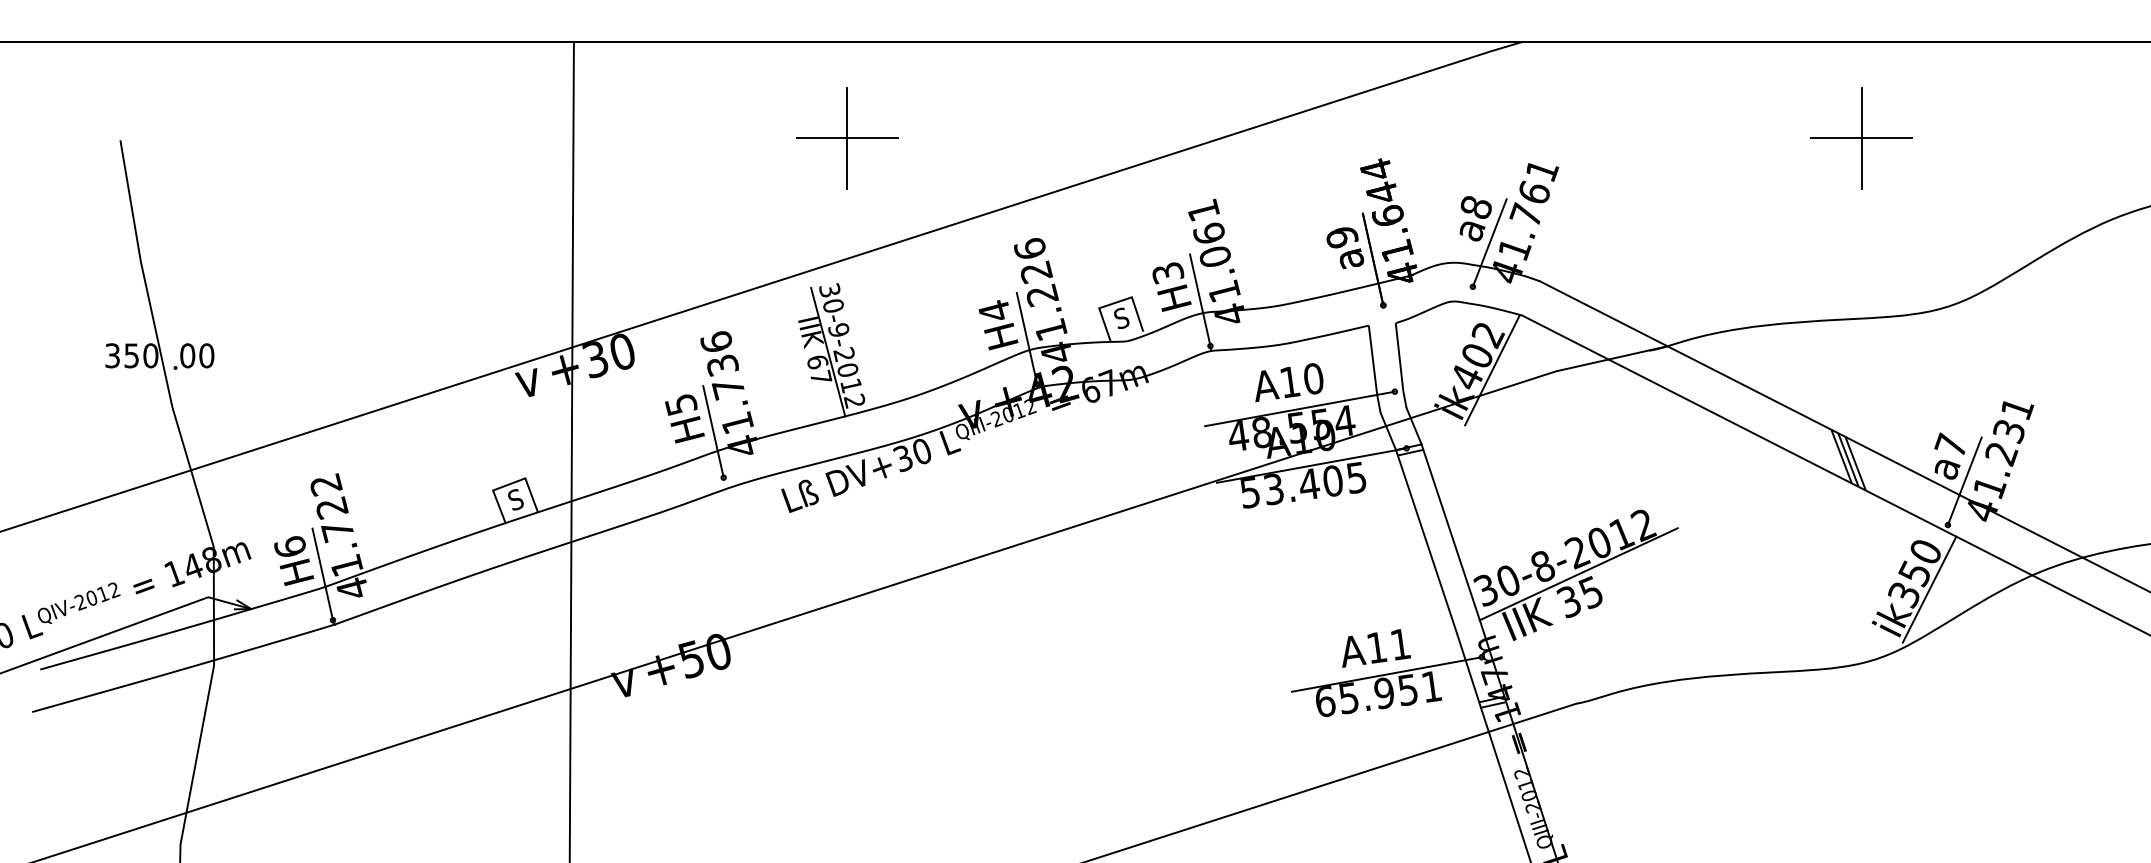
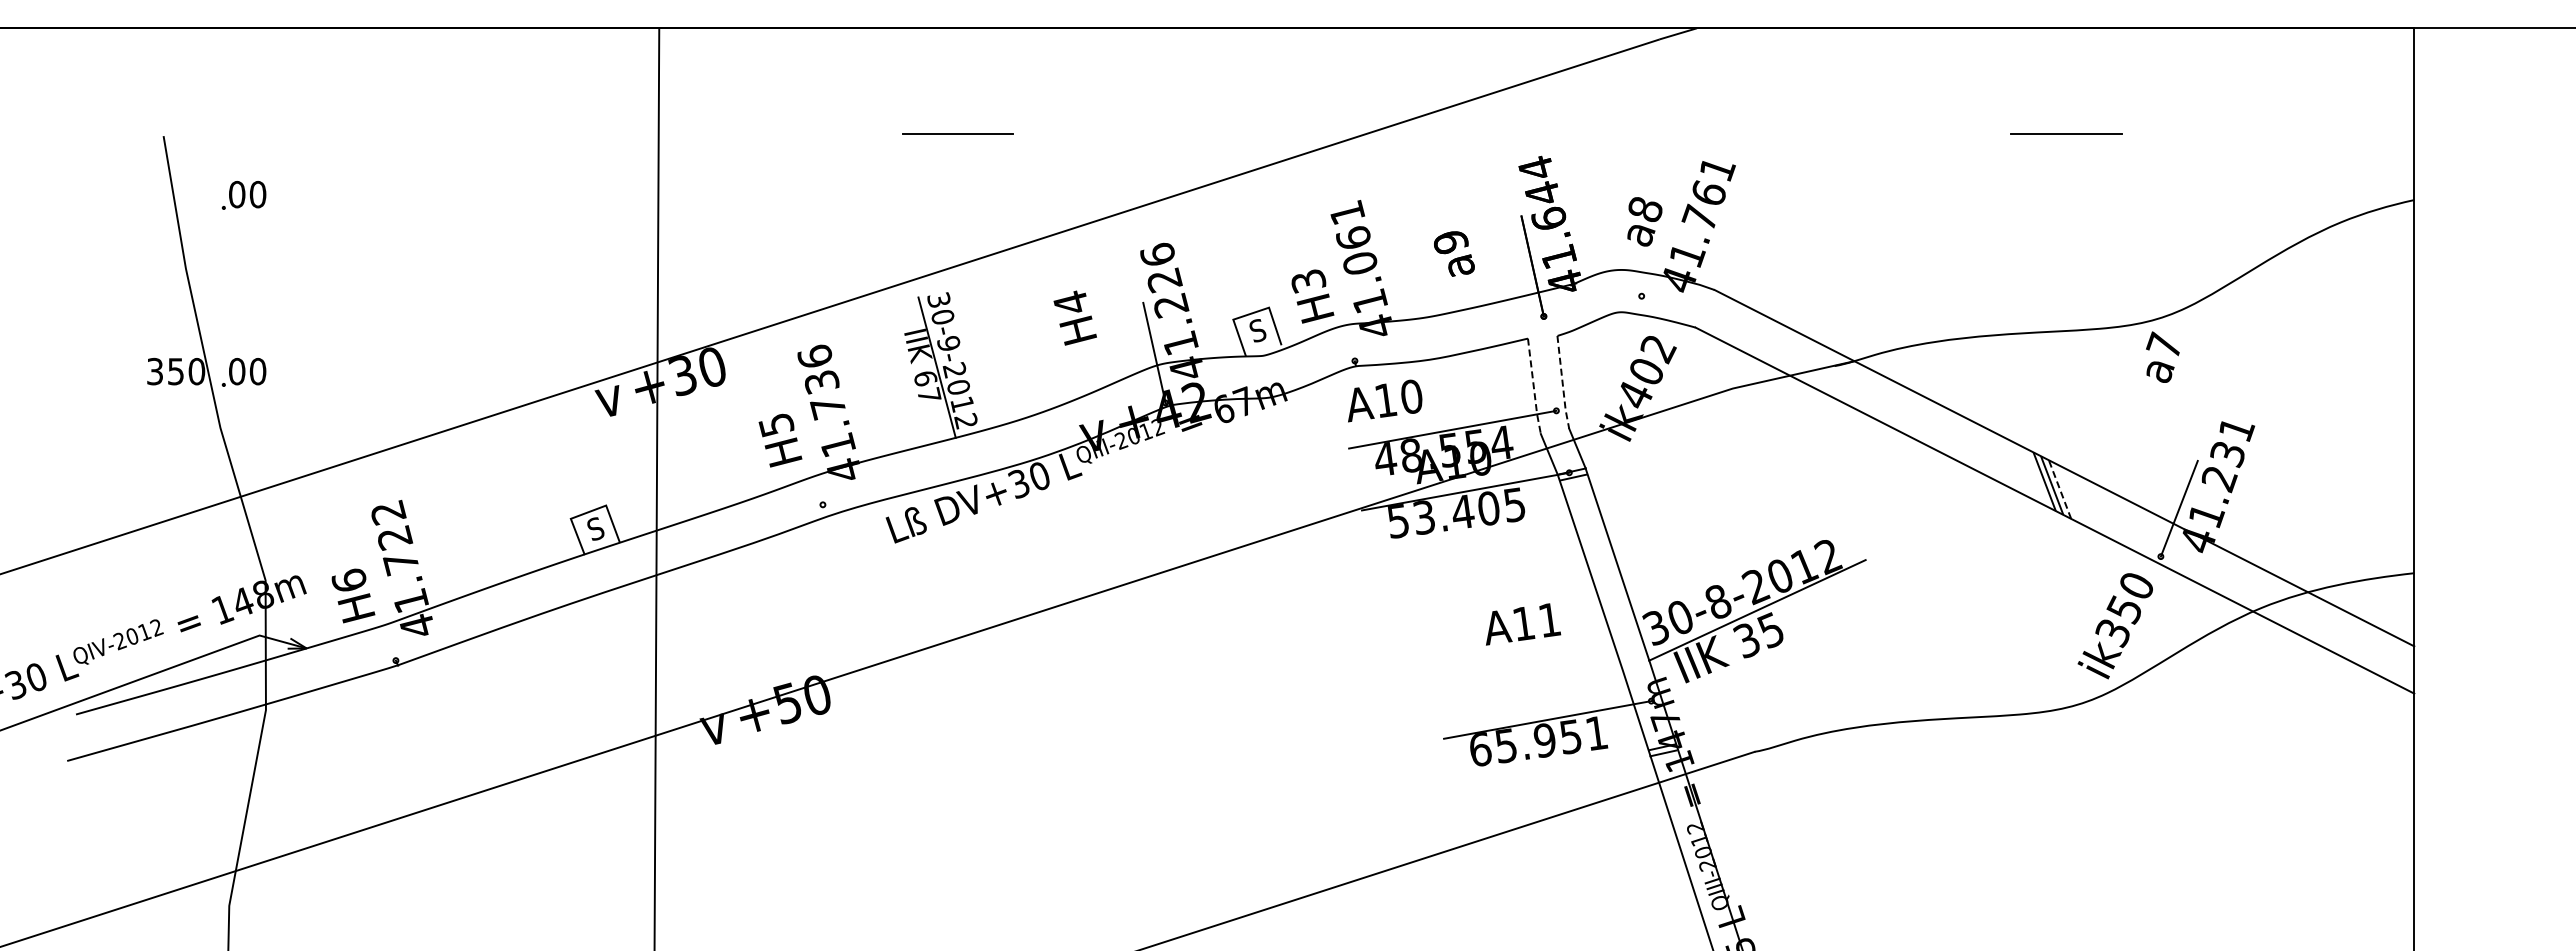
line: (846, 137) -> (957, 133), removed
line: (1861, 137) -> (2066, 133), removed
part: (193, 194) -> (243, 195), added
line: (1489, 243) -> (1659, 248), removed
text: (1345, 247) -> (1454, 253), moved
line: (1200, 299) -> (1343, 310), removed
text: (997, 324) -> (1074, 317), moved
line: (1400, 366) -> (1562, 383), solid -> dashed
line: (1373, 369) -> (1533, 386), solid -> dashed
line: (1492, 370) -> (1663, 387), removed
text: (1289, 382) -> (1385, 400), moved
line: (713, 431) -> (811, 454), removed
text: (1949, 455) -> (2162, 356), moved
line: (1855, 463) -> (2059, 489), solid -> dashed
line: (322, 574) -> (384, 610), removed
line: (1929, 589) -> (2140, 627), removed
text: (1376, 648) -> (1523, 624), moved

